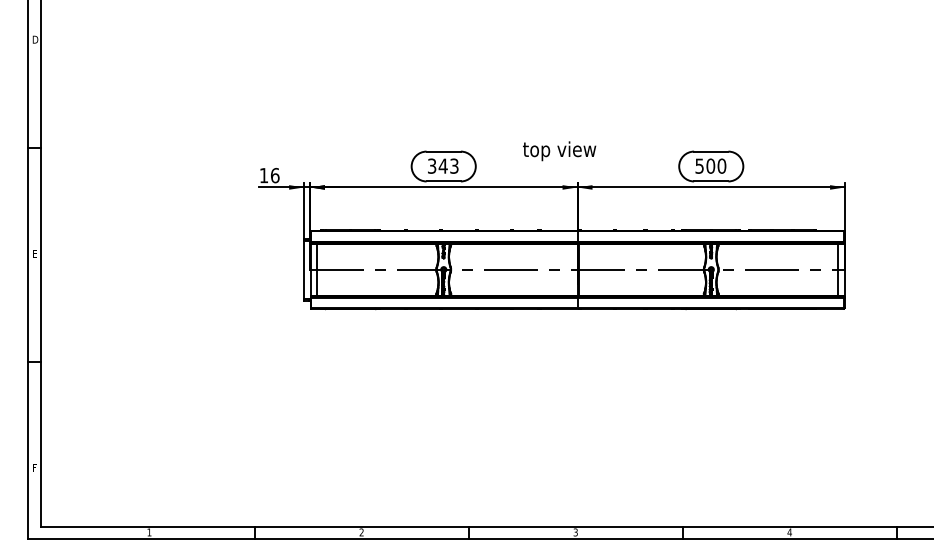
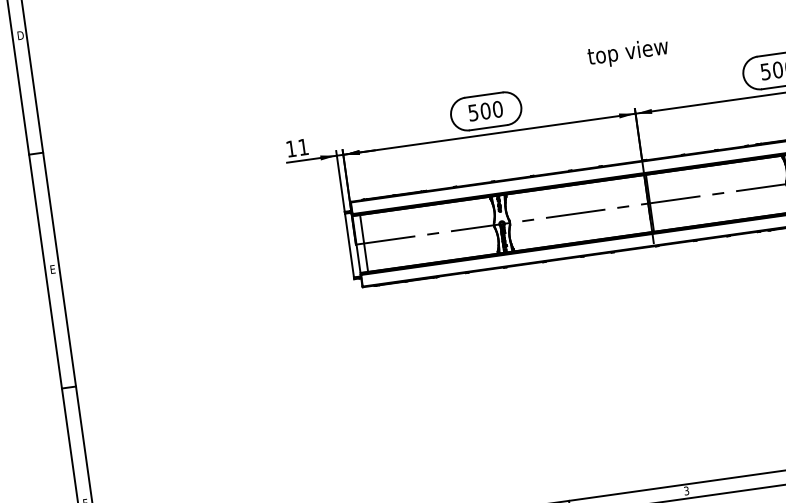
text: (559, 151) -> (628, 53), moved
text: (443, 165) -> (485, 110), 343 -> 500
text: (275, 175) -> (303, 147), 16 -> 11

